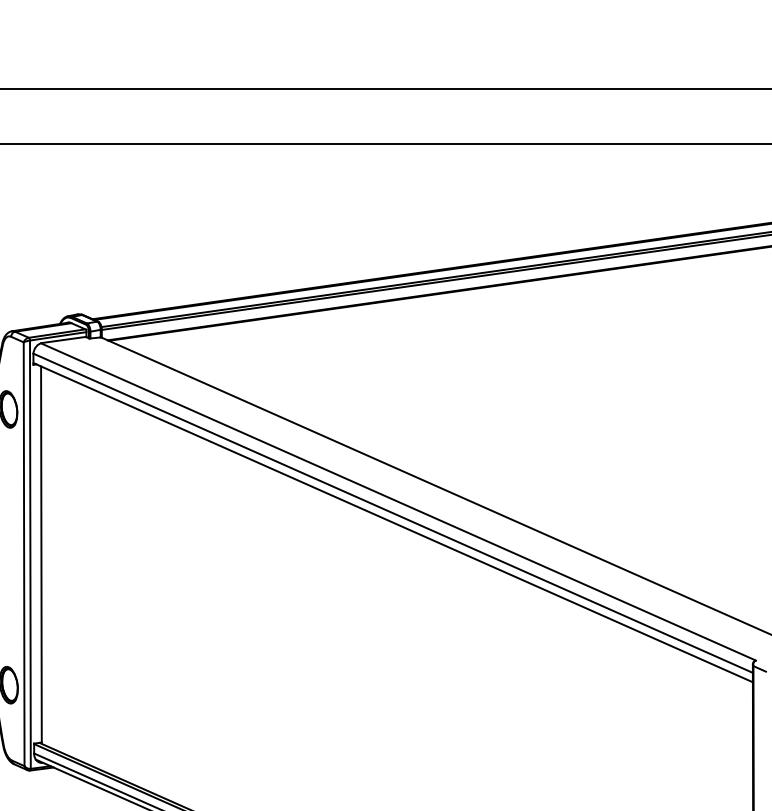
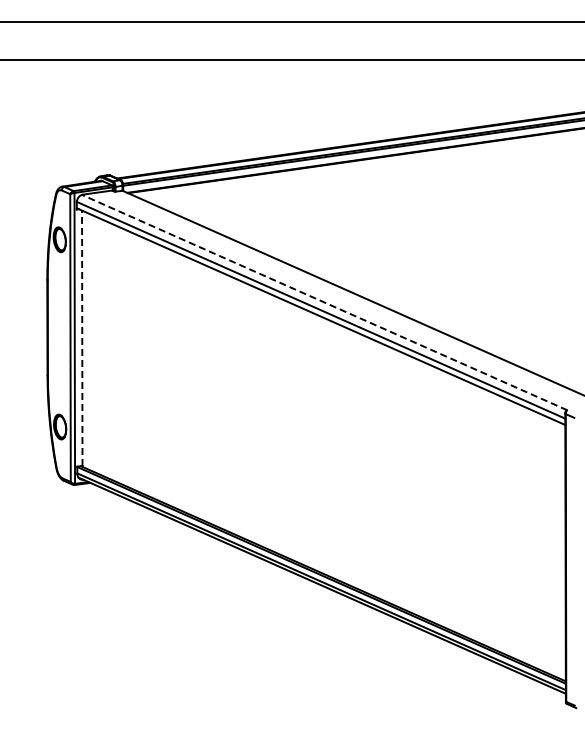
line: (398, 501) -> (324, 302), solid -> dashed
line: (41, 554) -> (82, 338), solid -> dashed

